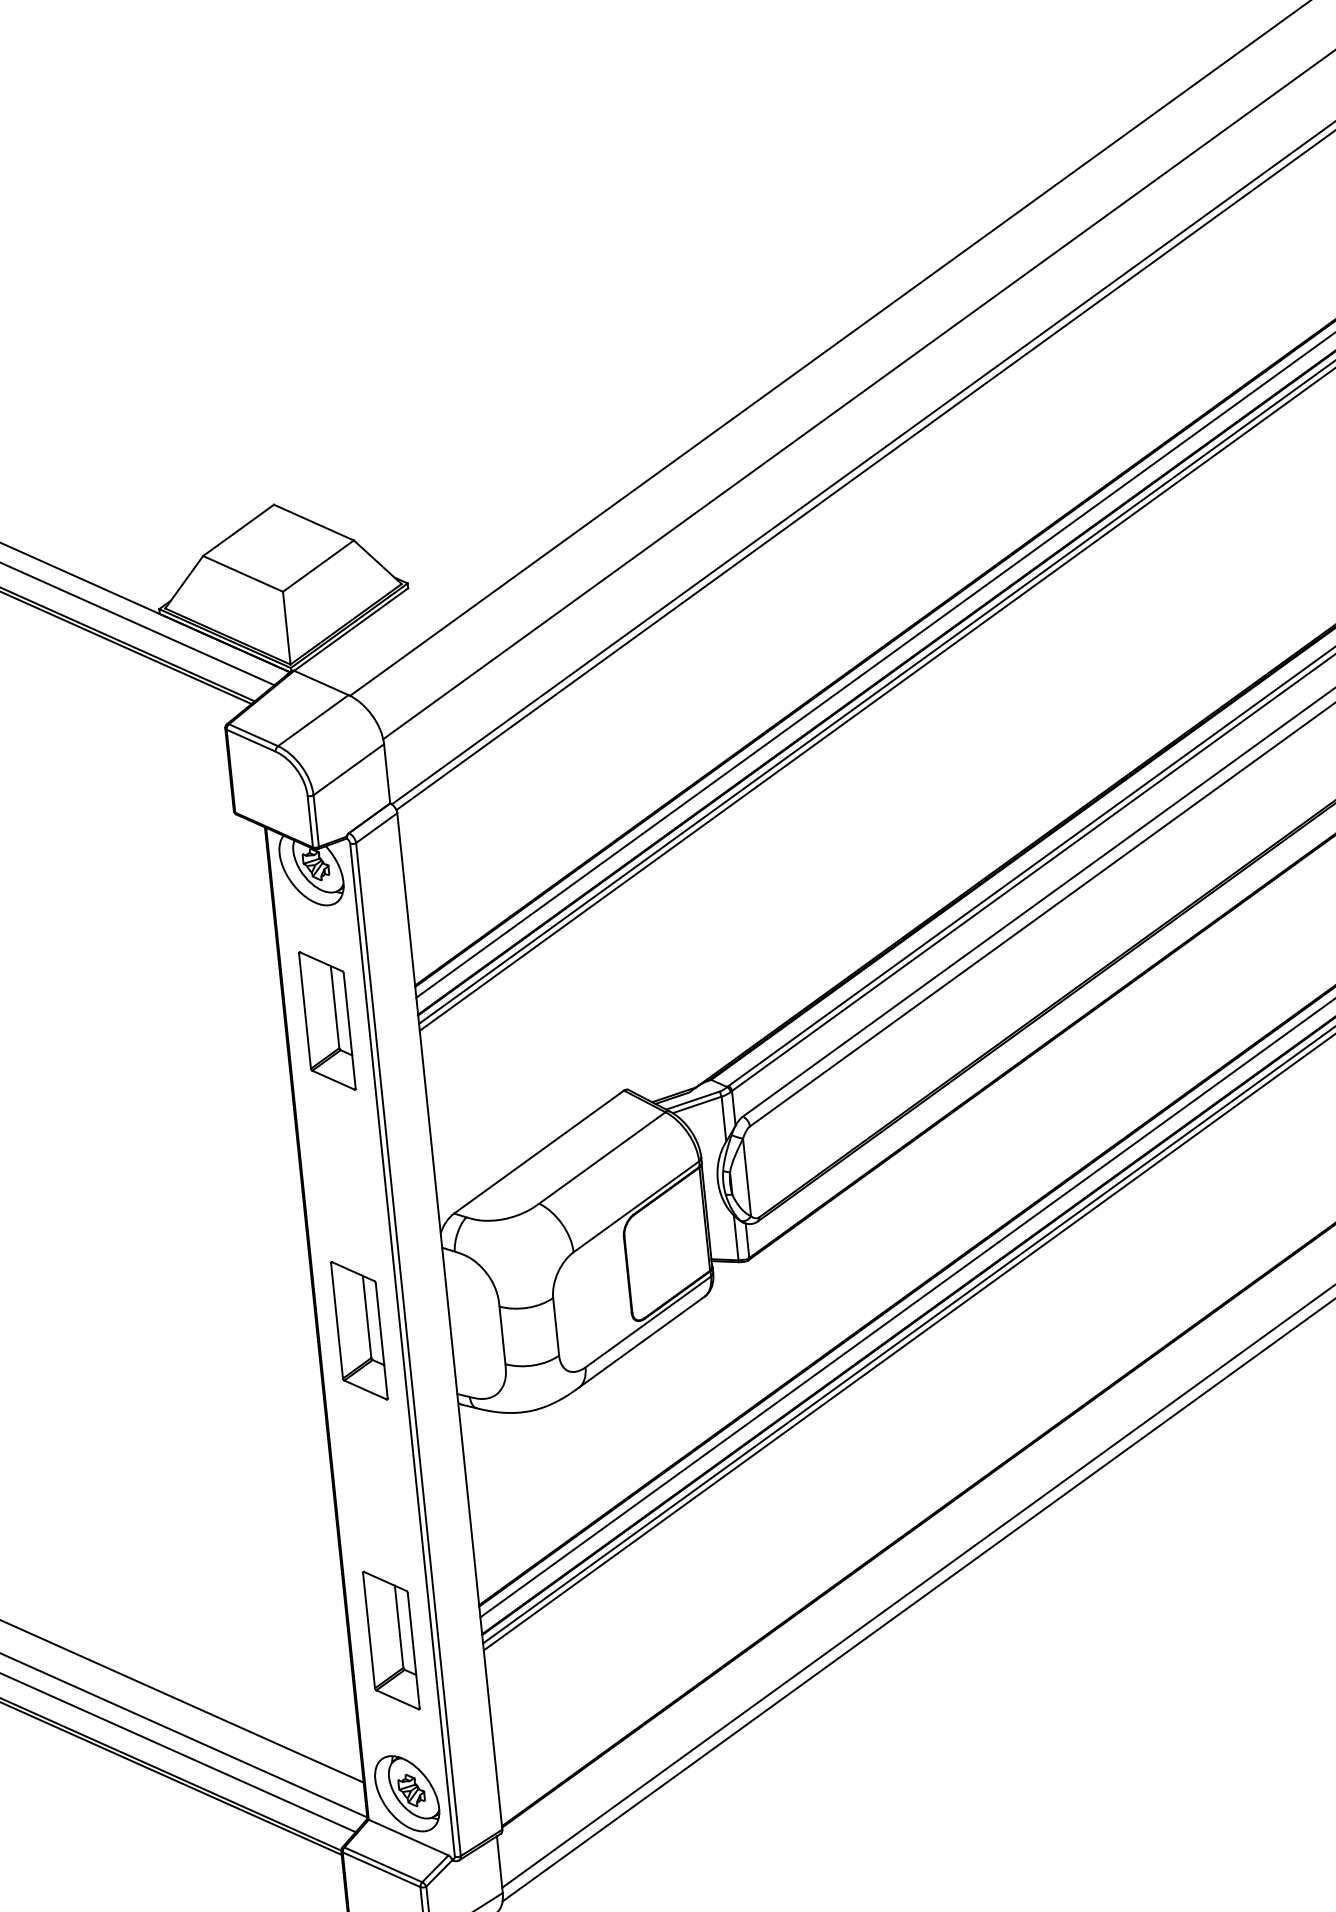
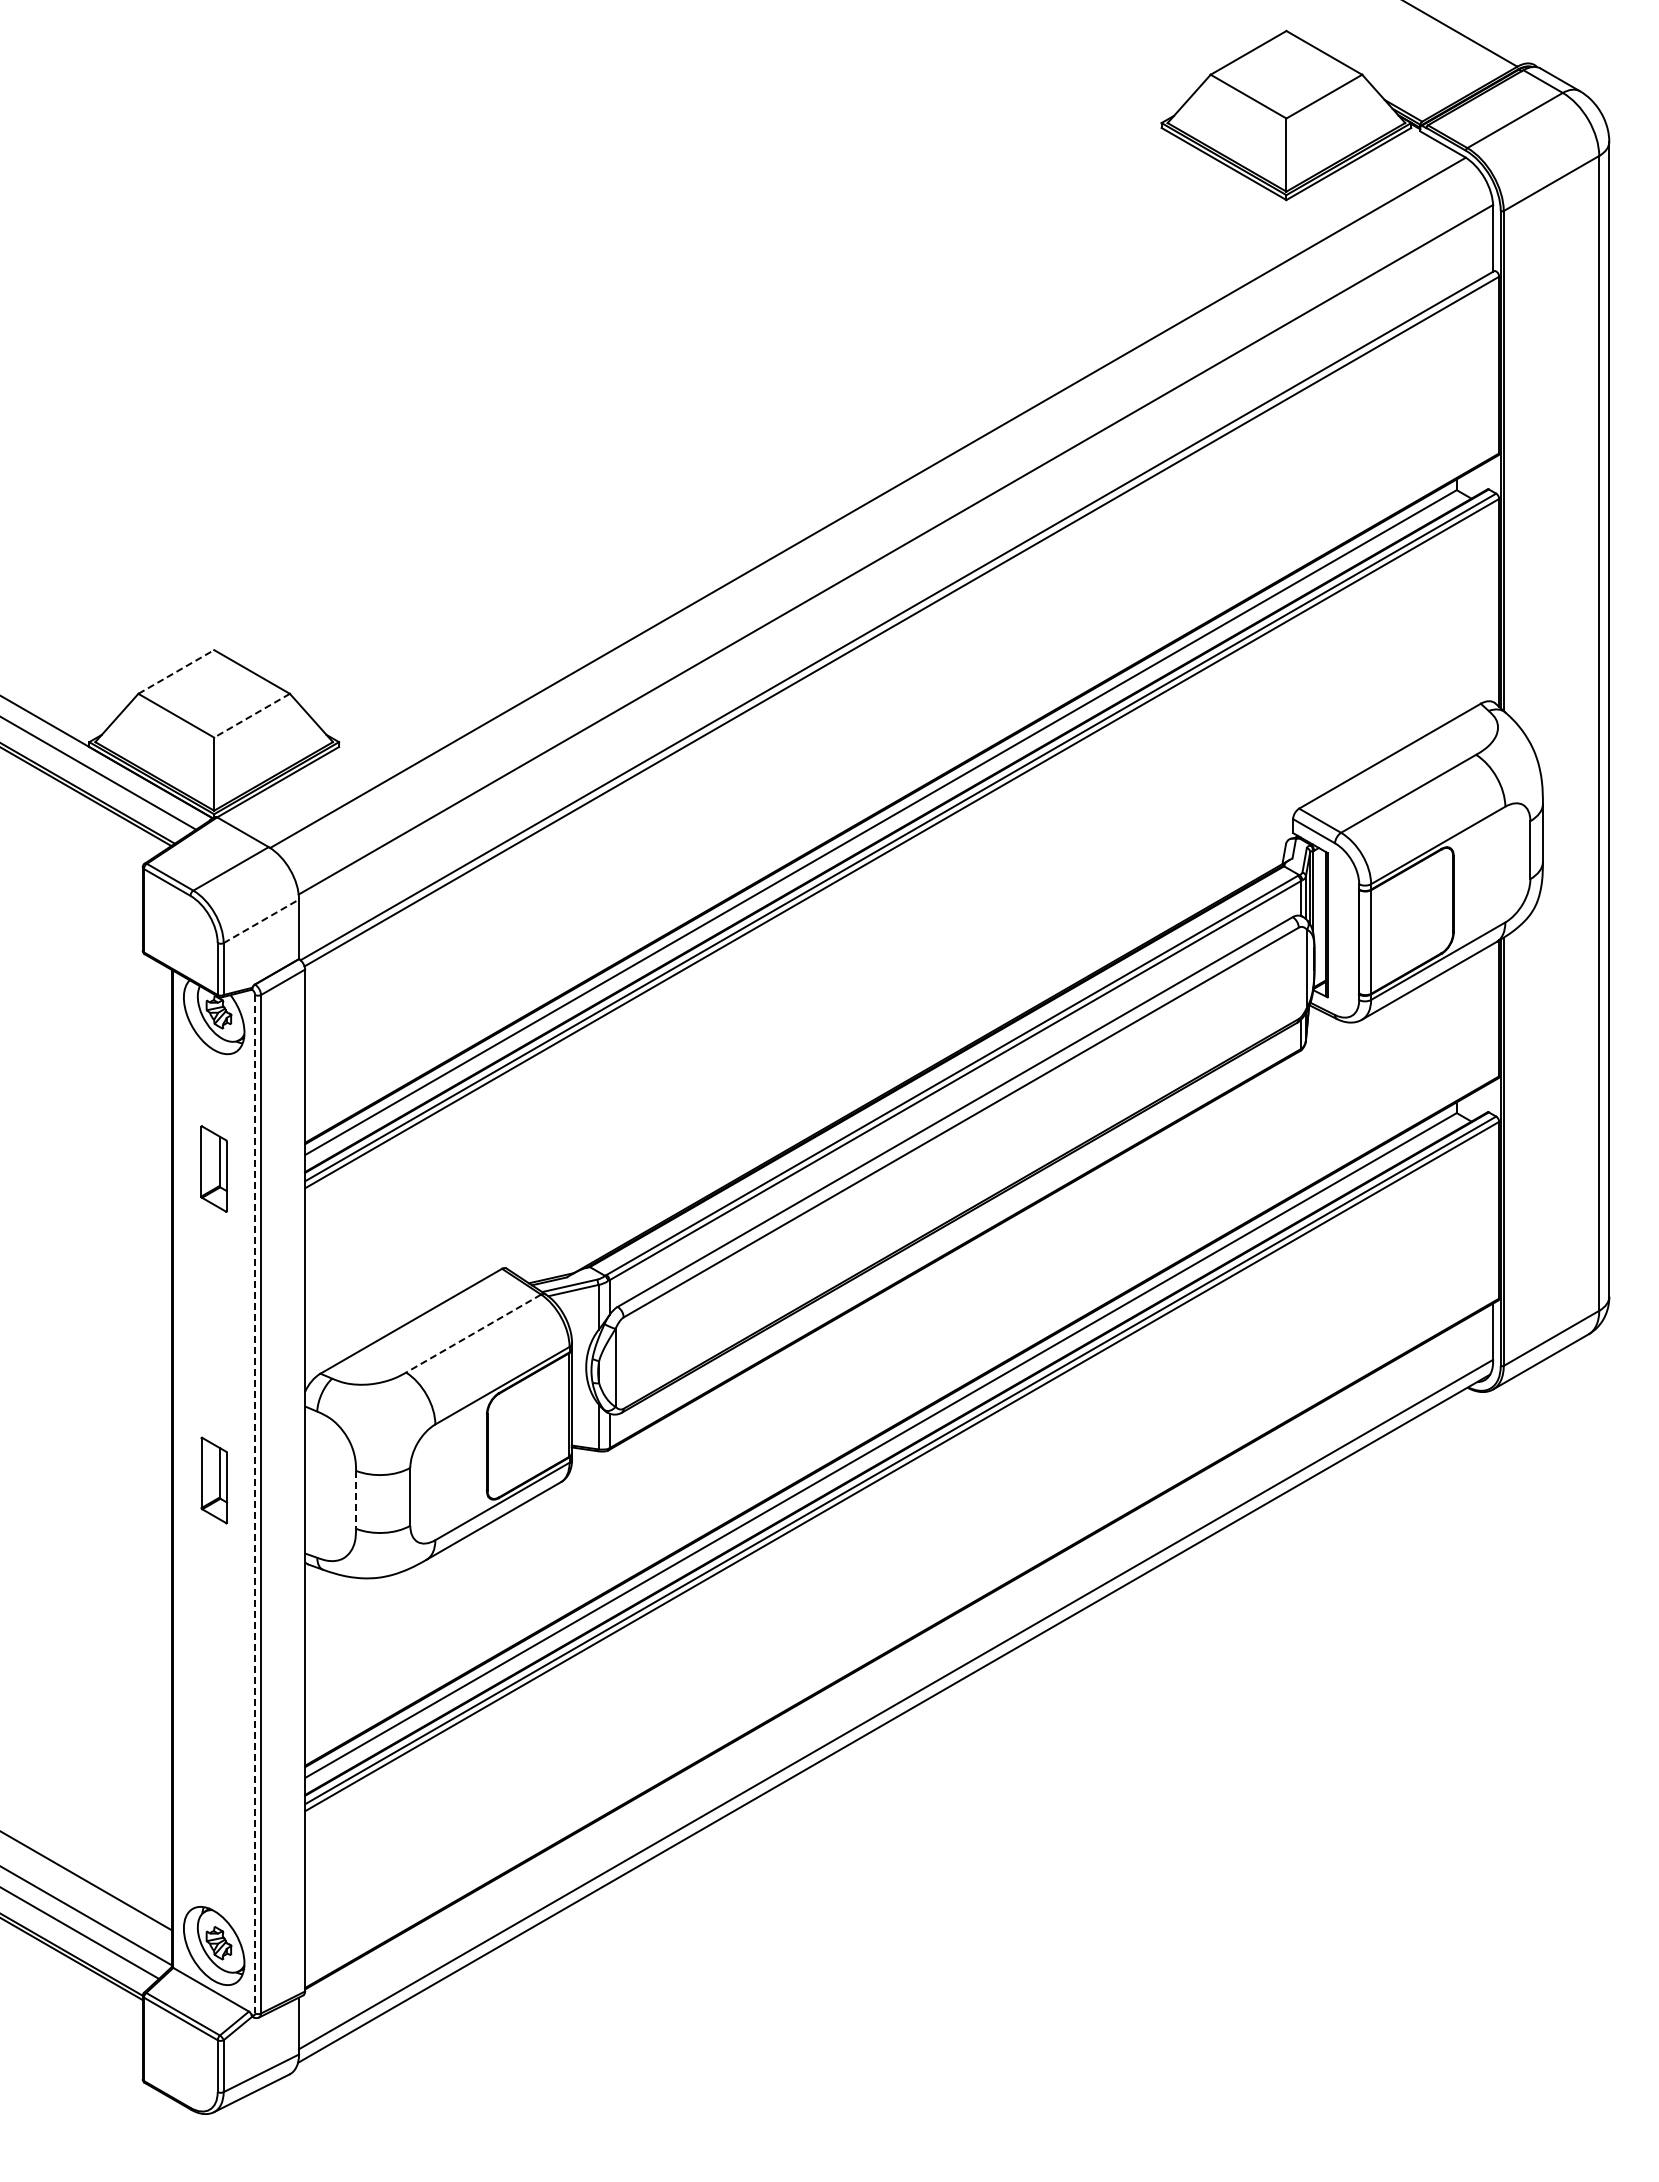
line: (238, 529) -> (176, 671), solid -> dashed
line: (318, 565) -> (252, 715), solid -> dashed
line: (348, 769) -> (261, 921), solid -> dashed
part: (326, 1020) -> (213, 1168), size x0.6
line: (602, 1157) -> (473, 1333), solid -> dashed
part: (359, 1330) -> (214, 1480), size x0.6
line: (502, 1335) -> (356, 1499), solid -> dashed
line: (402, 1350) -> (255, 1504), solid -> dashed
part: (390, 1640) -> (213, 1791), removed

